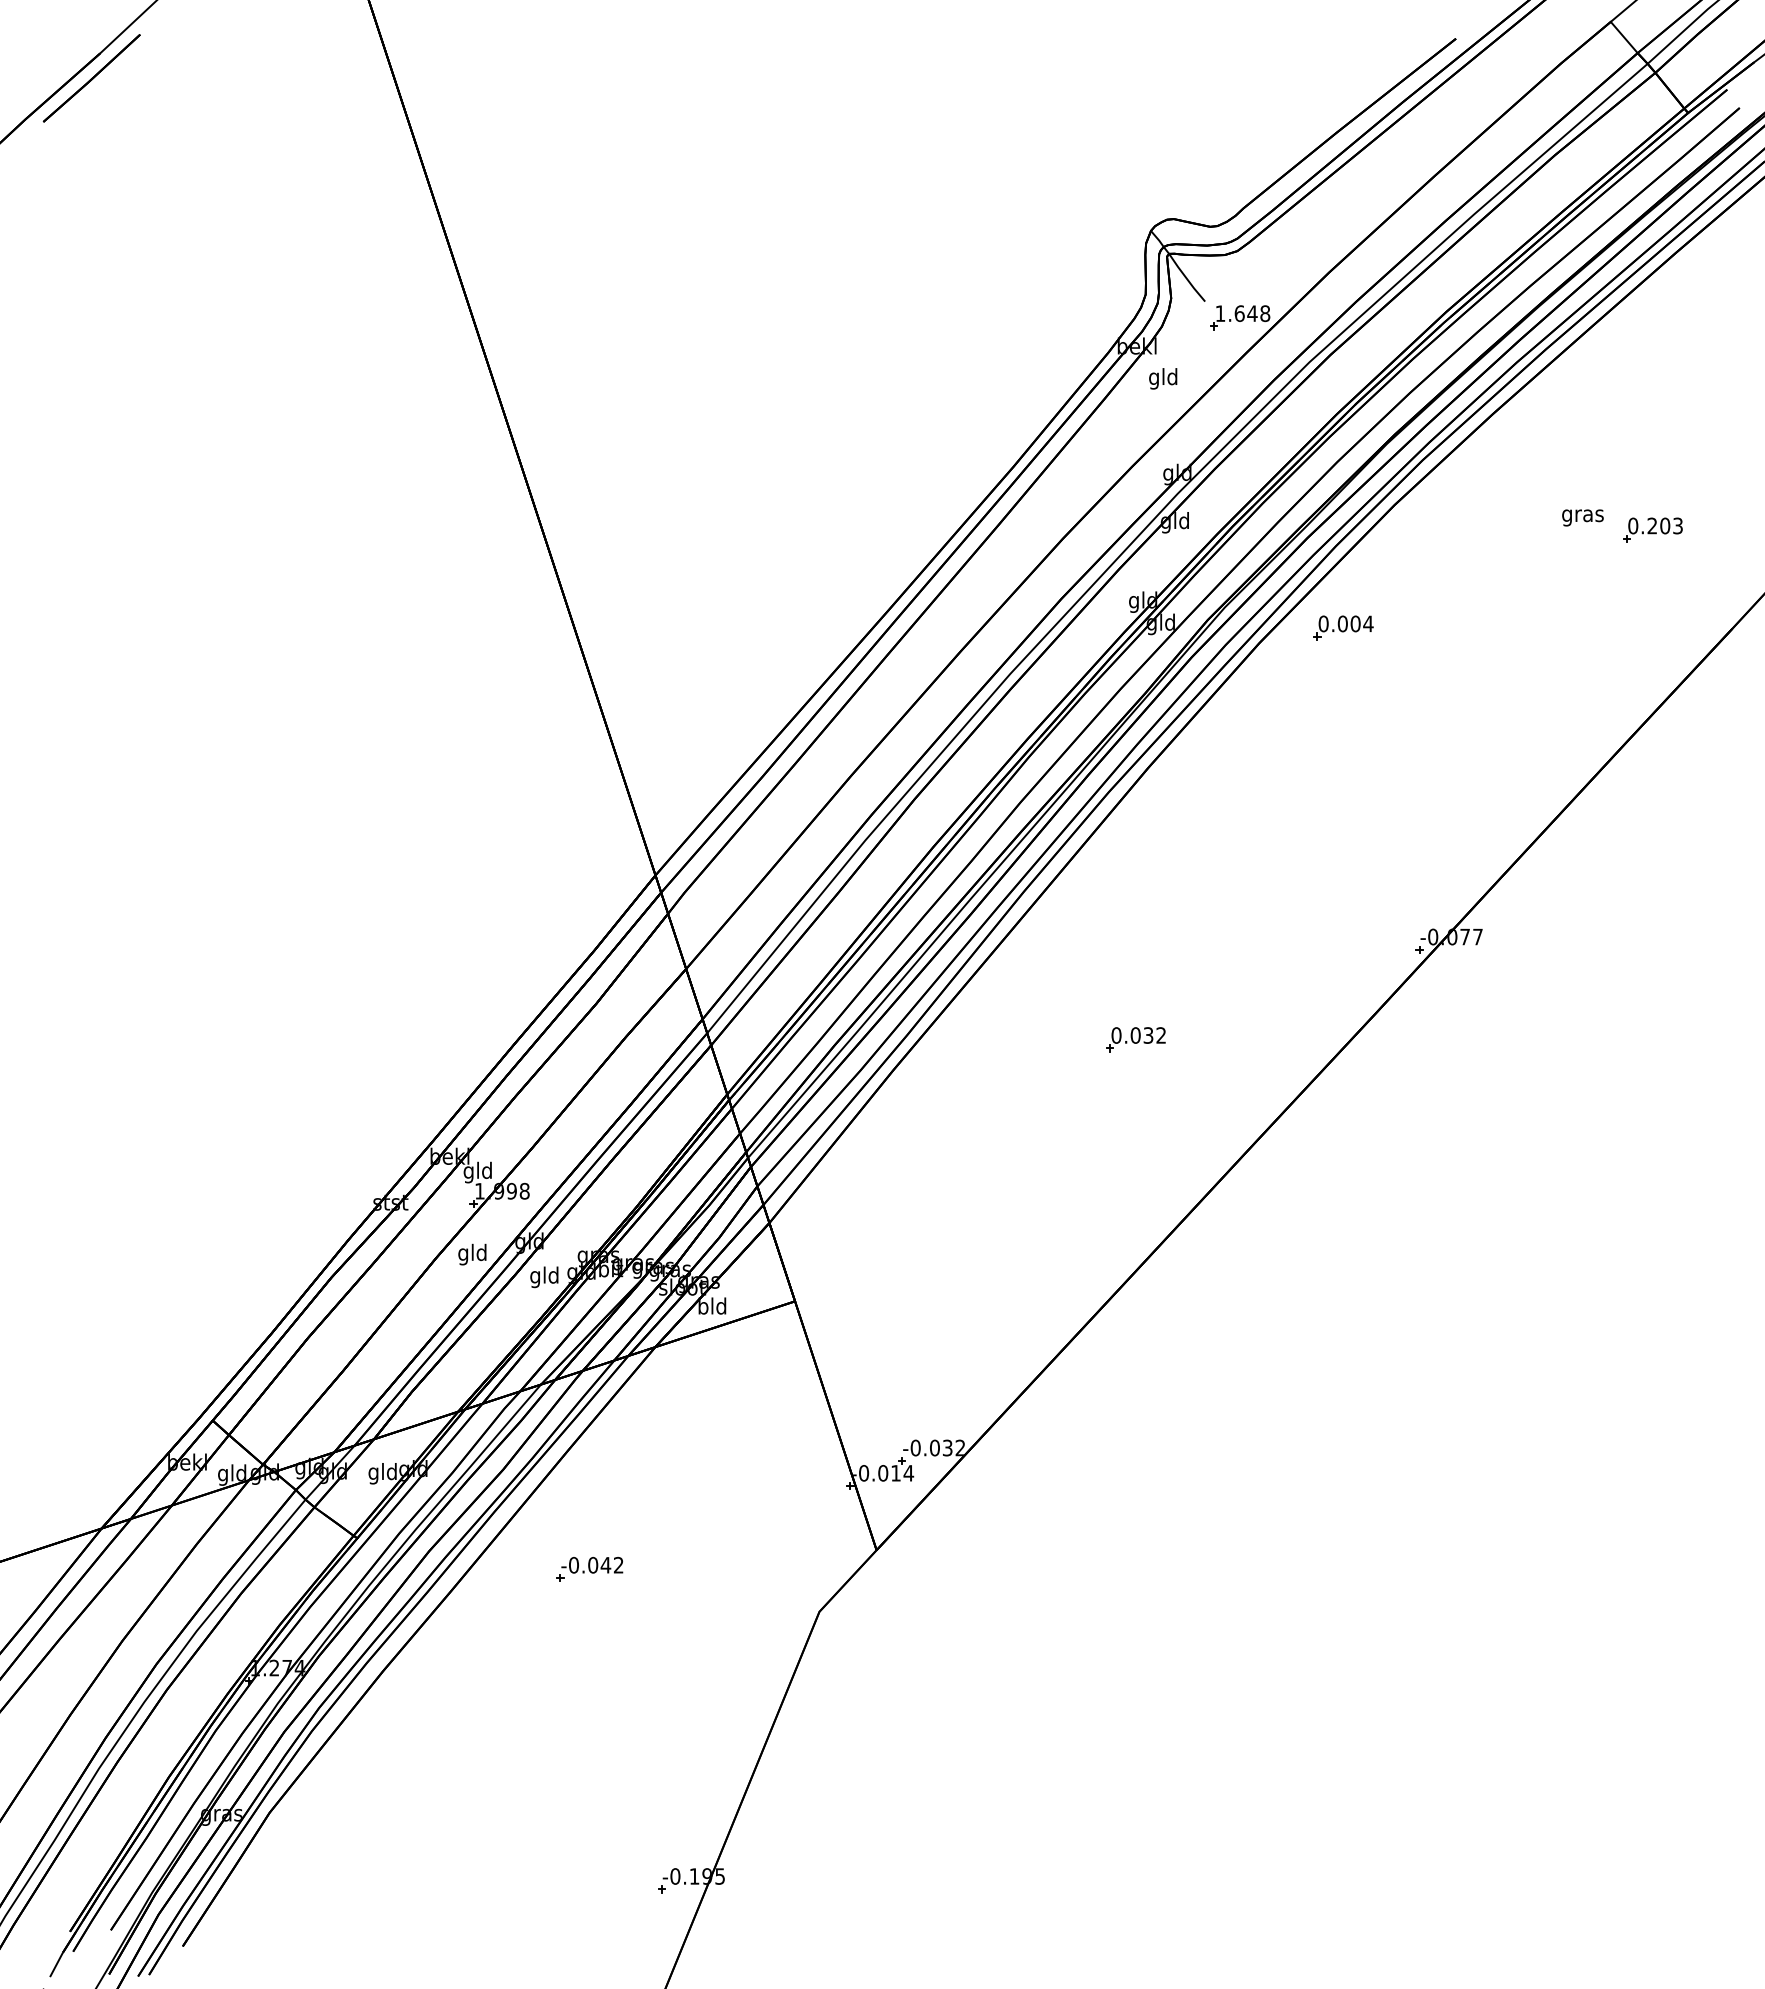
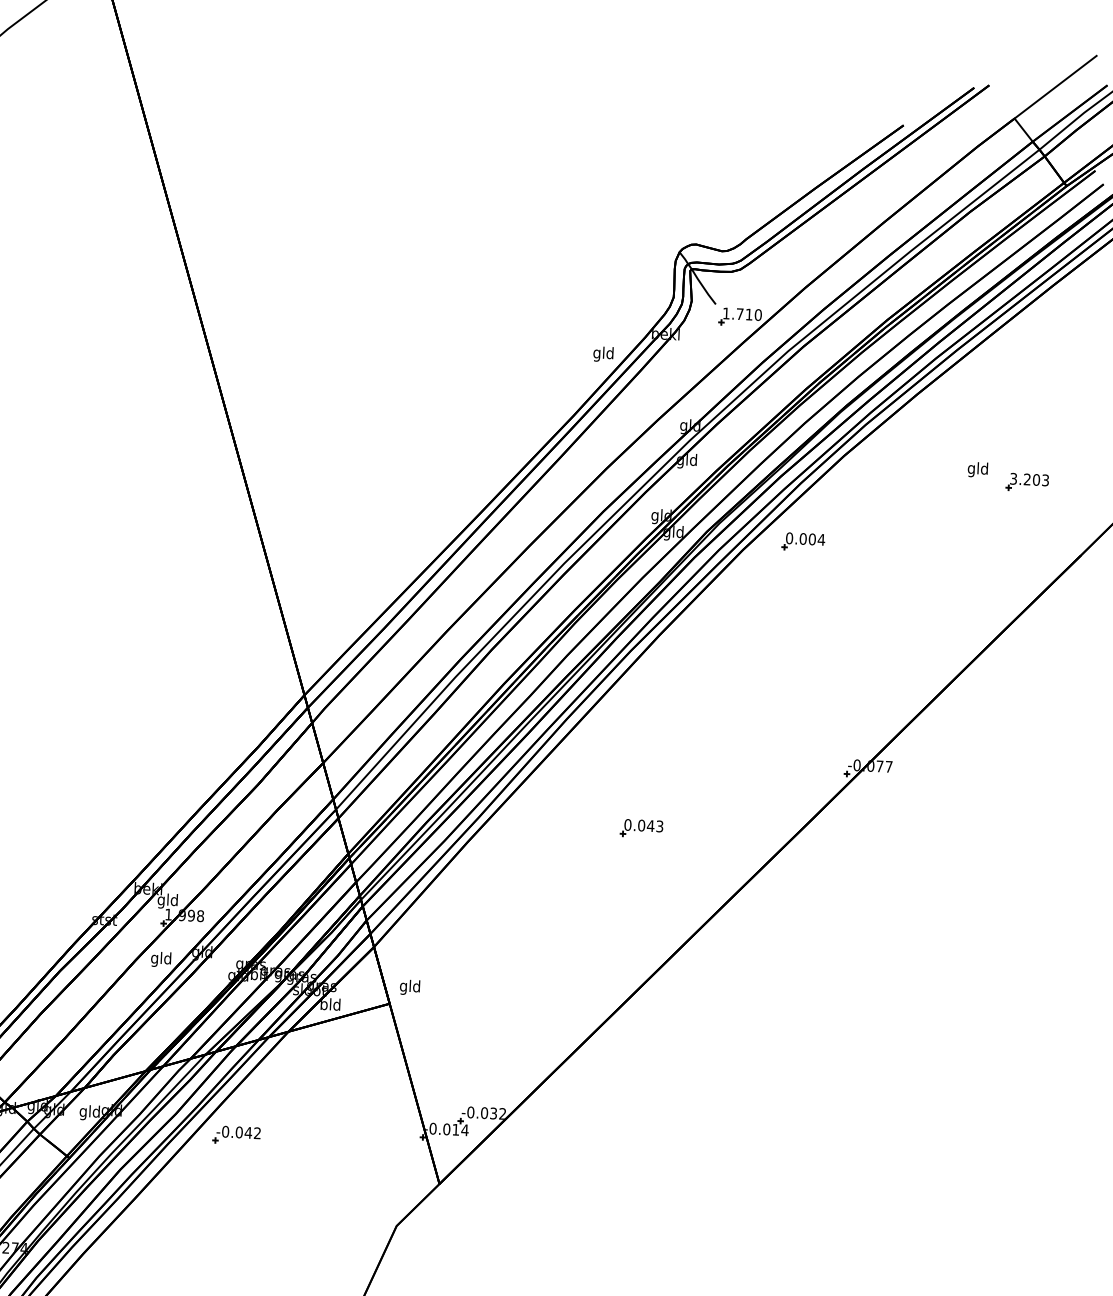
text: (1252, 313) -> (749, 314), 1.648 -> 1.710
text: (1163, 378) -> (603, 354), moved
text: (1582, 515) -> (977, 469), gras -> gld
text: (1633, 525) -> (1013, 478), 0.203 -> 3.203
text: (1154, 1035) -> (655, 826), 0.032 -> 0.043
text: (544, 1277) -> (410, 987), moved
part: (589, 1568) -> (236, 1134), moved

